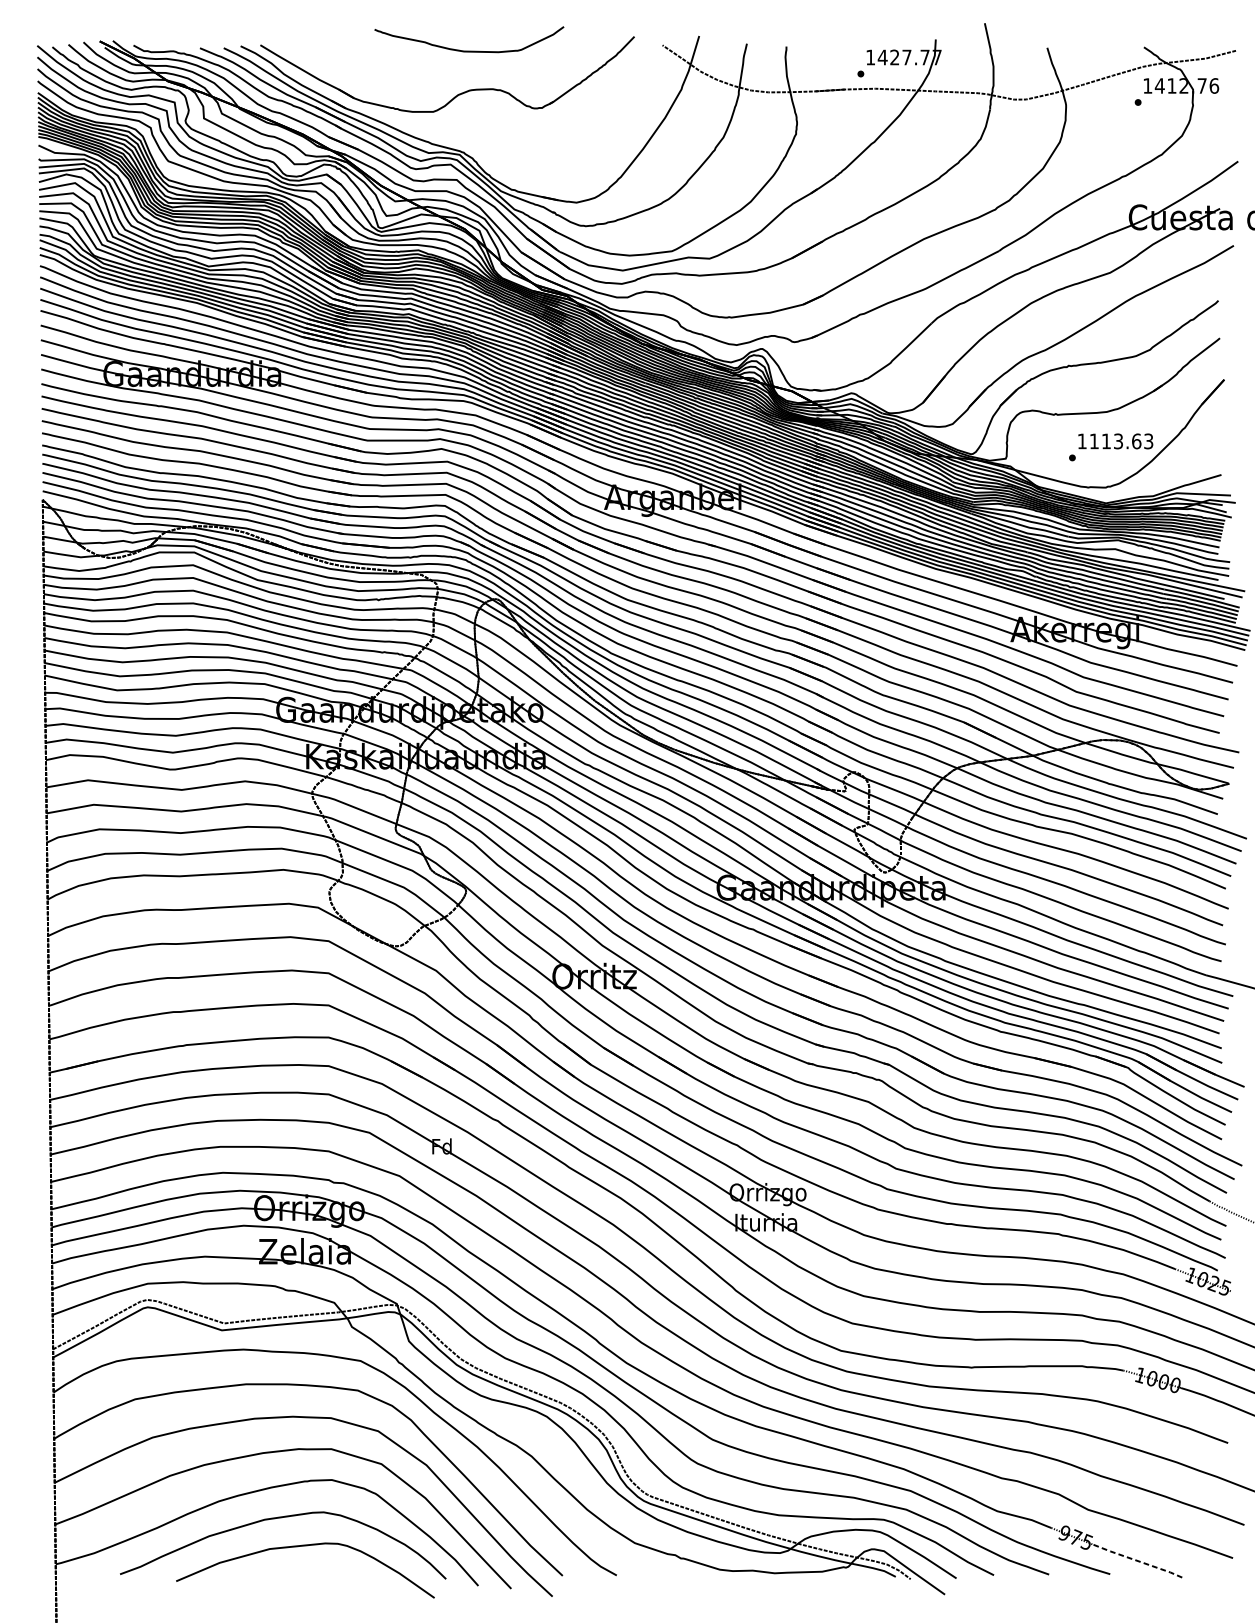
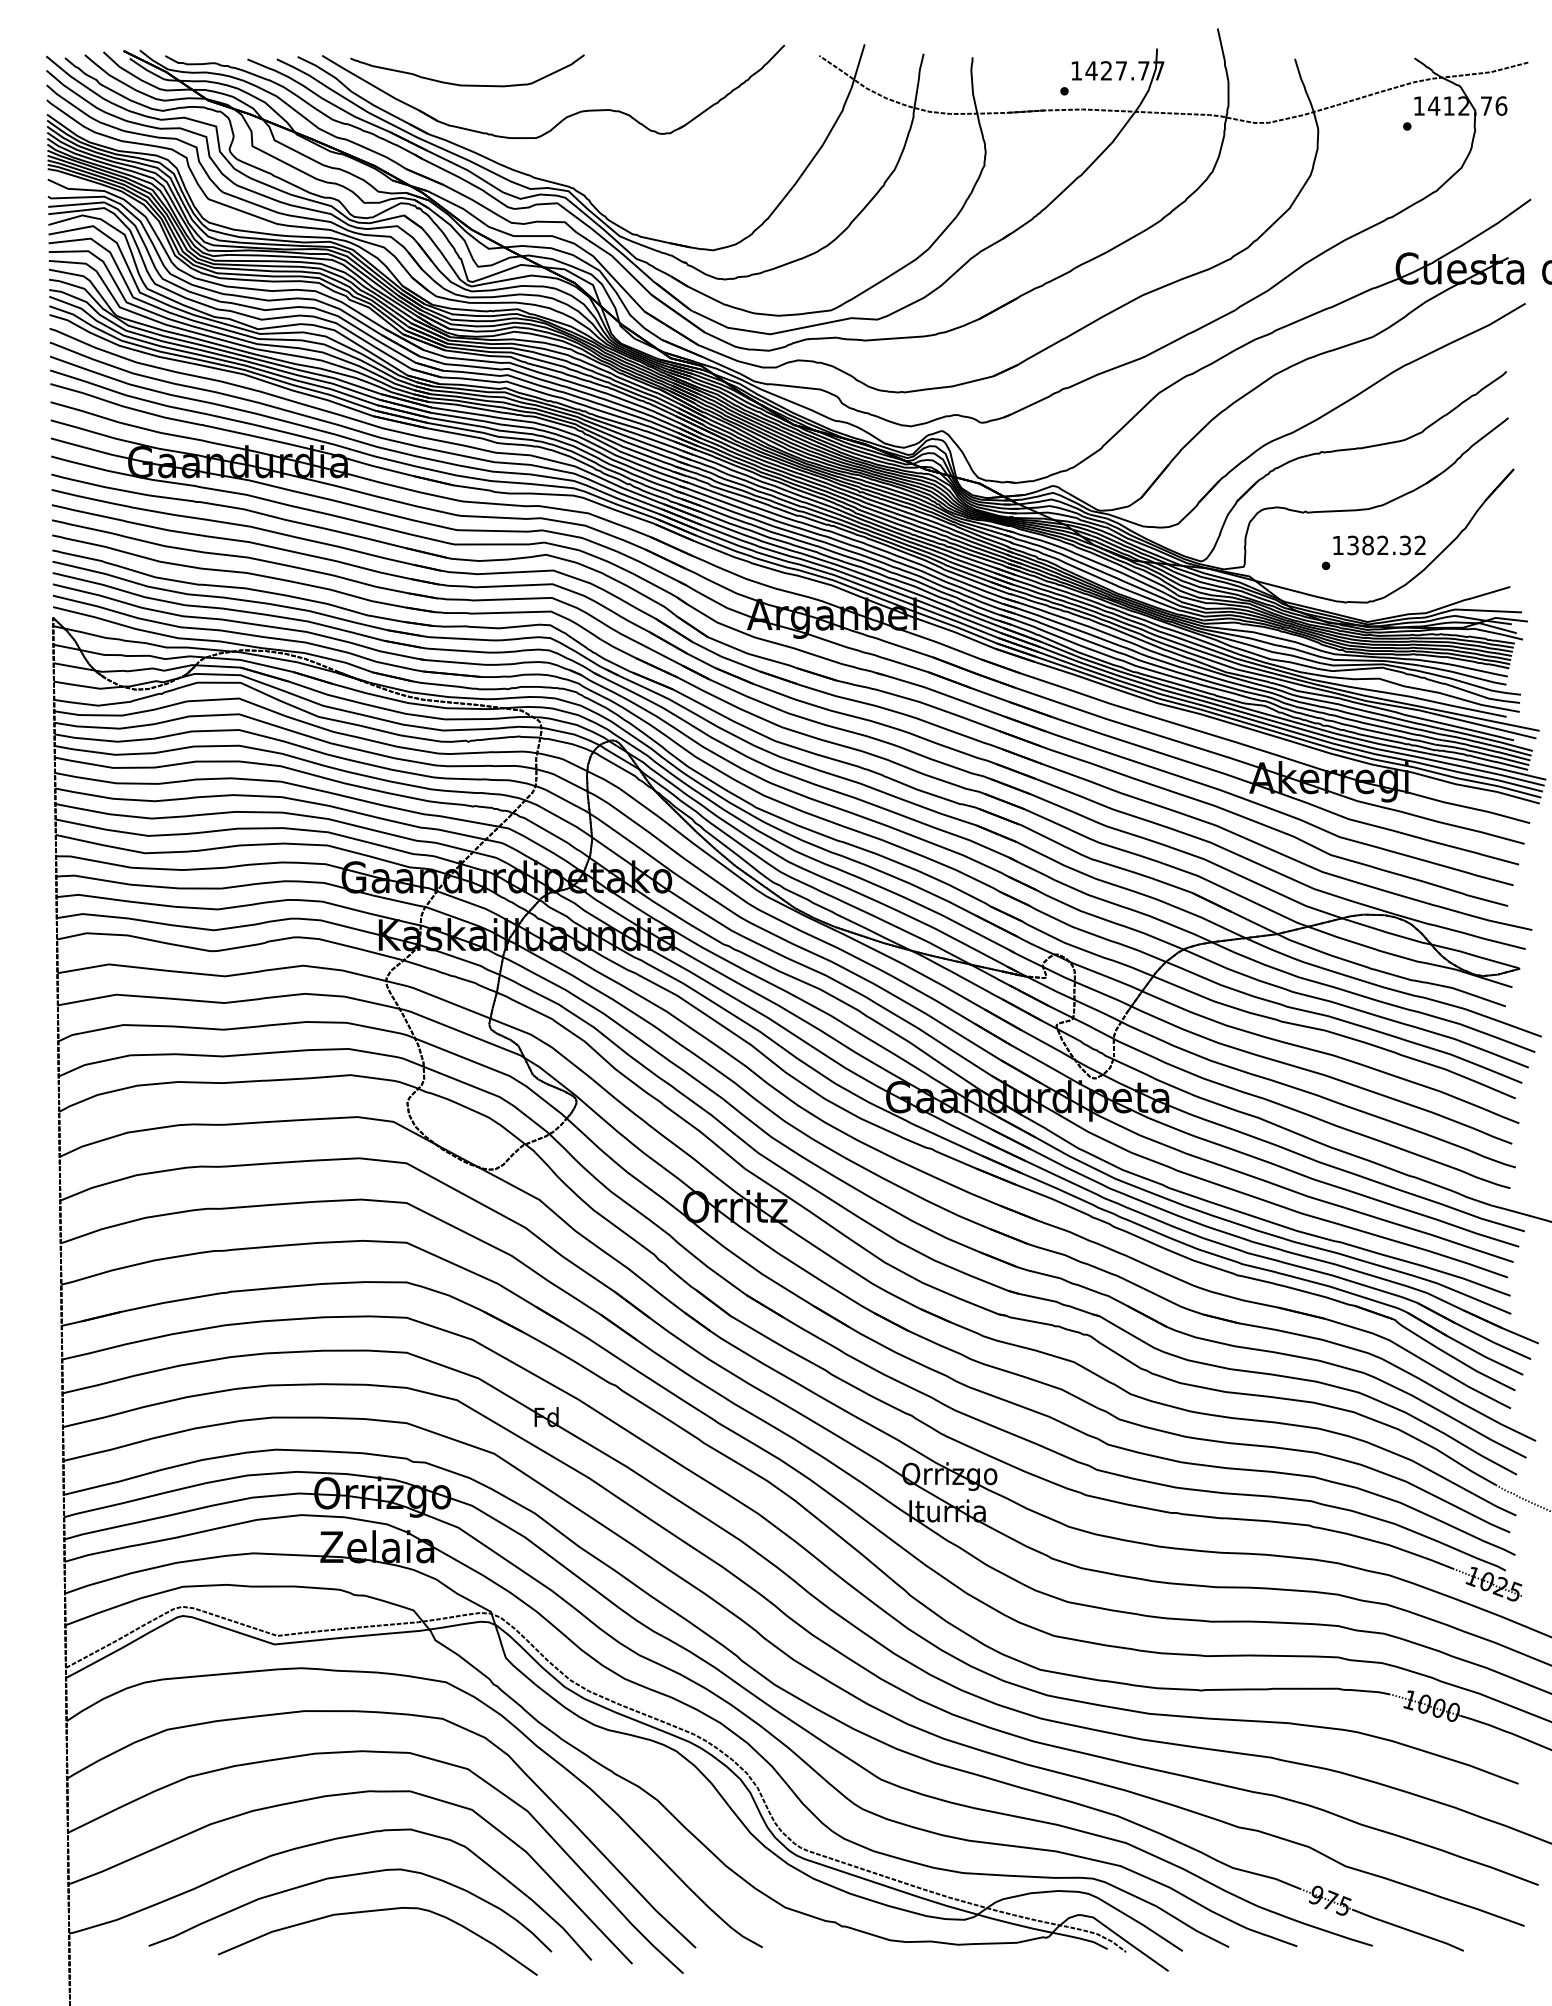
curve: (469, 50) -> (467, 84), moved
text: (1121, 441) -> (1386, 545), 1113.63 -> 1382.32
line: (1139, 1561) -> (1408, 1930), dashed -> solid

